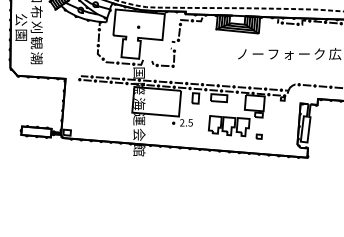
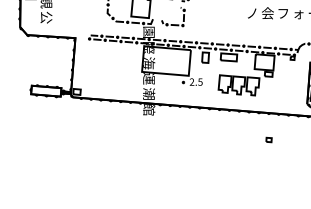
text: (258, 54) -> (268, 13), ー -> 会
text: (36, 58) -> (46, 17), 潮 -> 公
text: (138, 72) -> (148, 31), 国 -> 園
text: (139, 134) -> (149, 93), 会 -> 潮
part: (258, 136) -> (268, 139), moved

